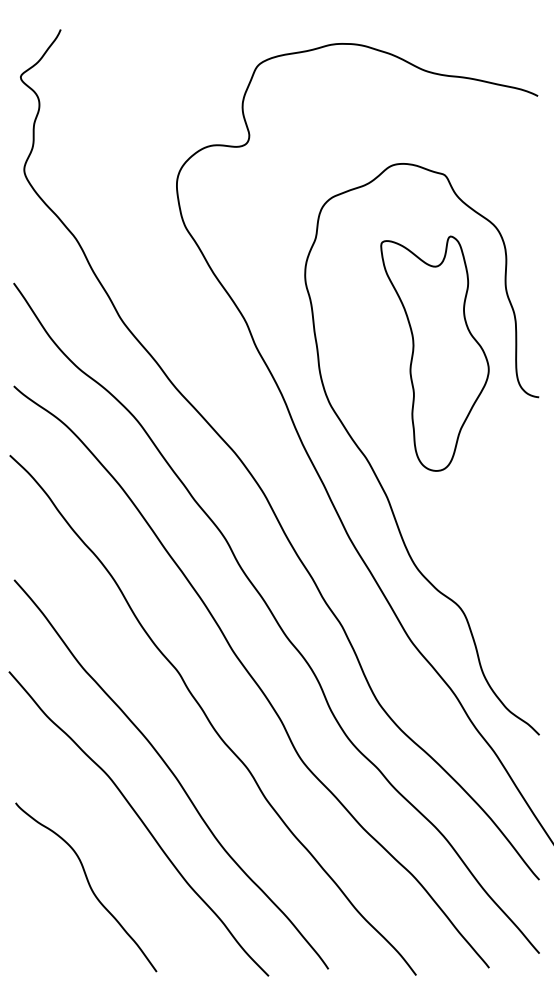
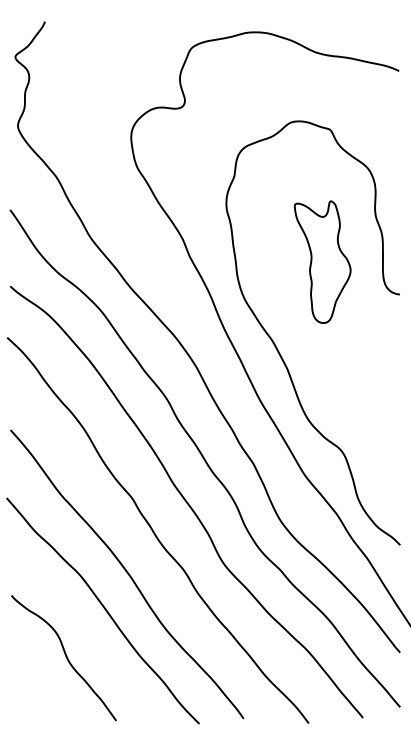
part: (434, 353) -> (322, 262), size x0.7

